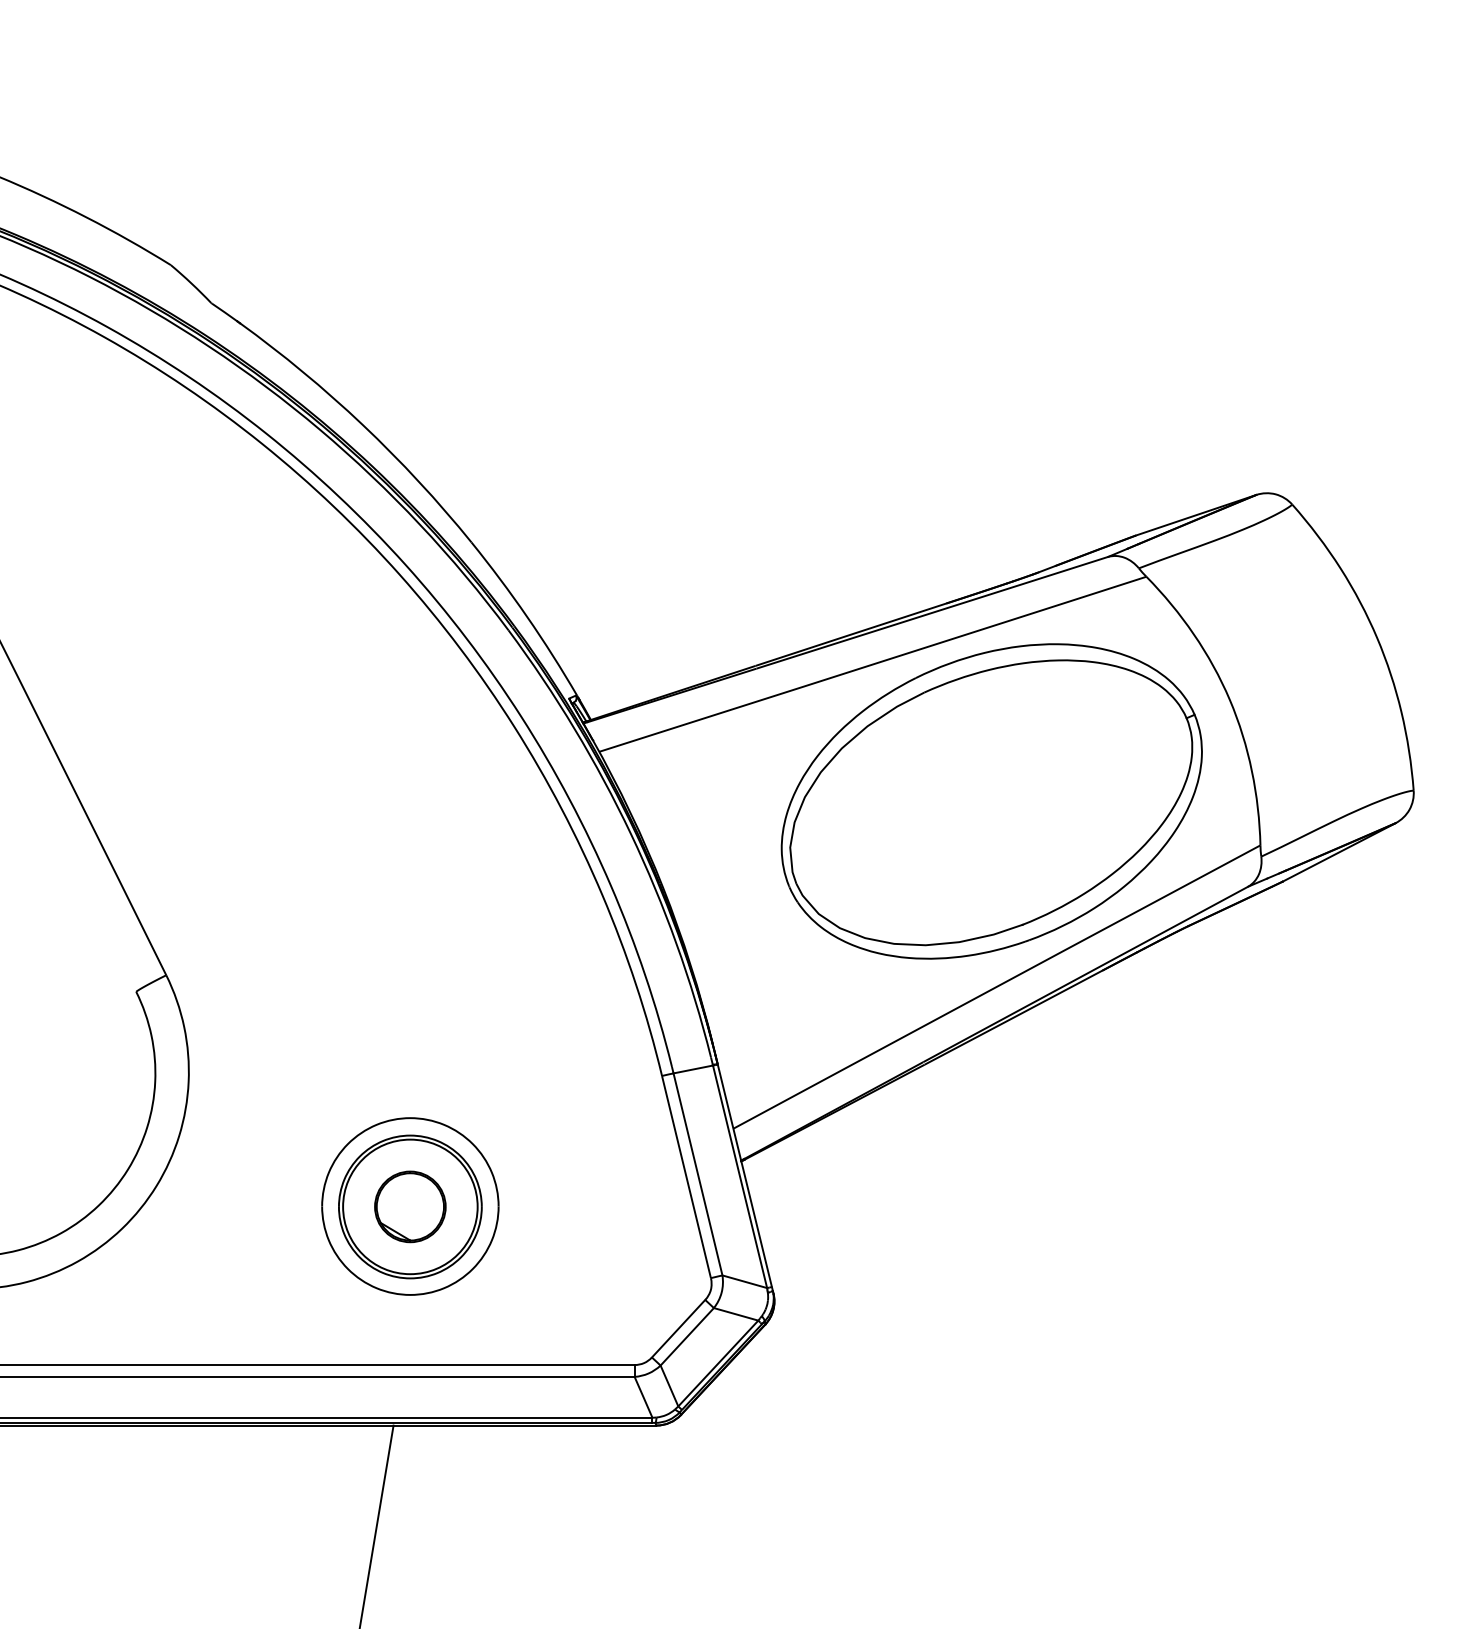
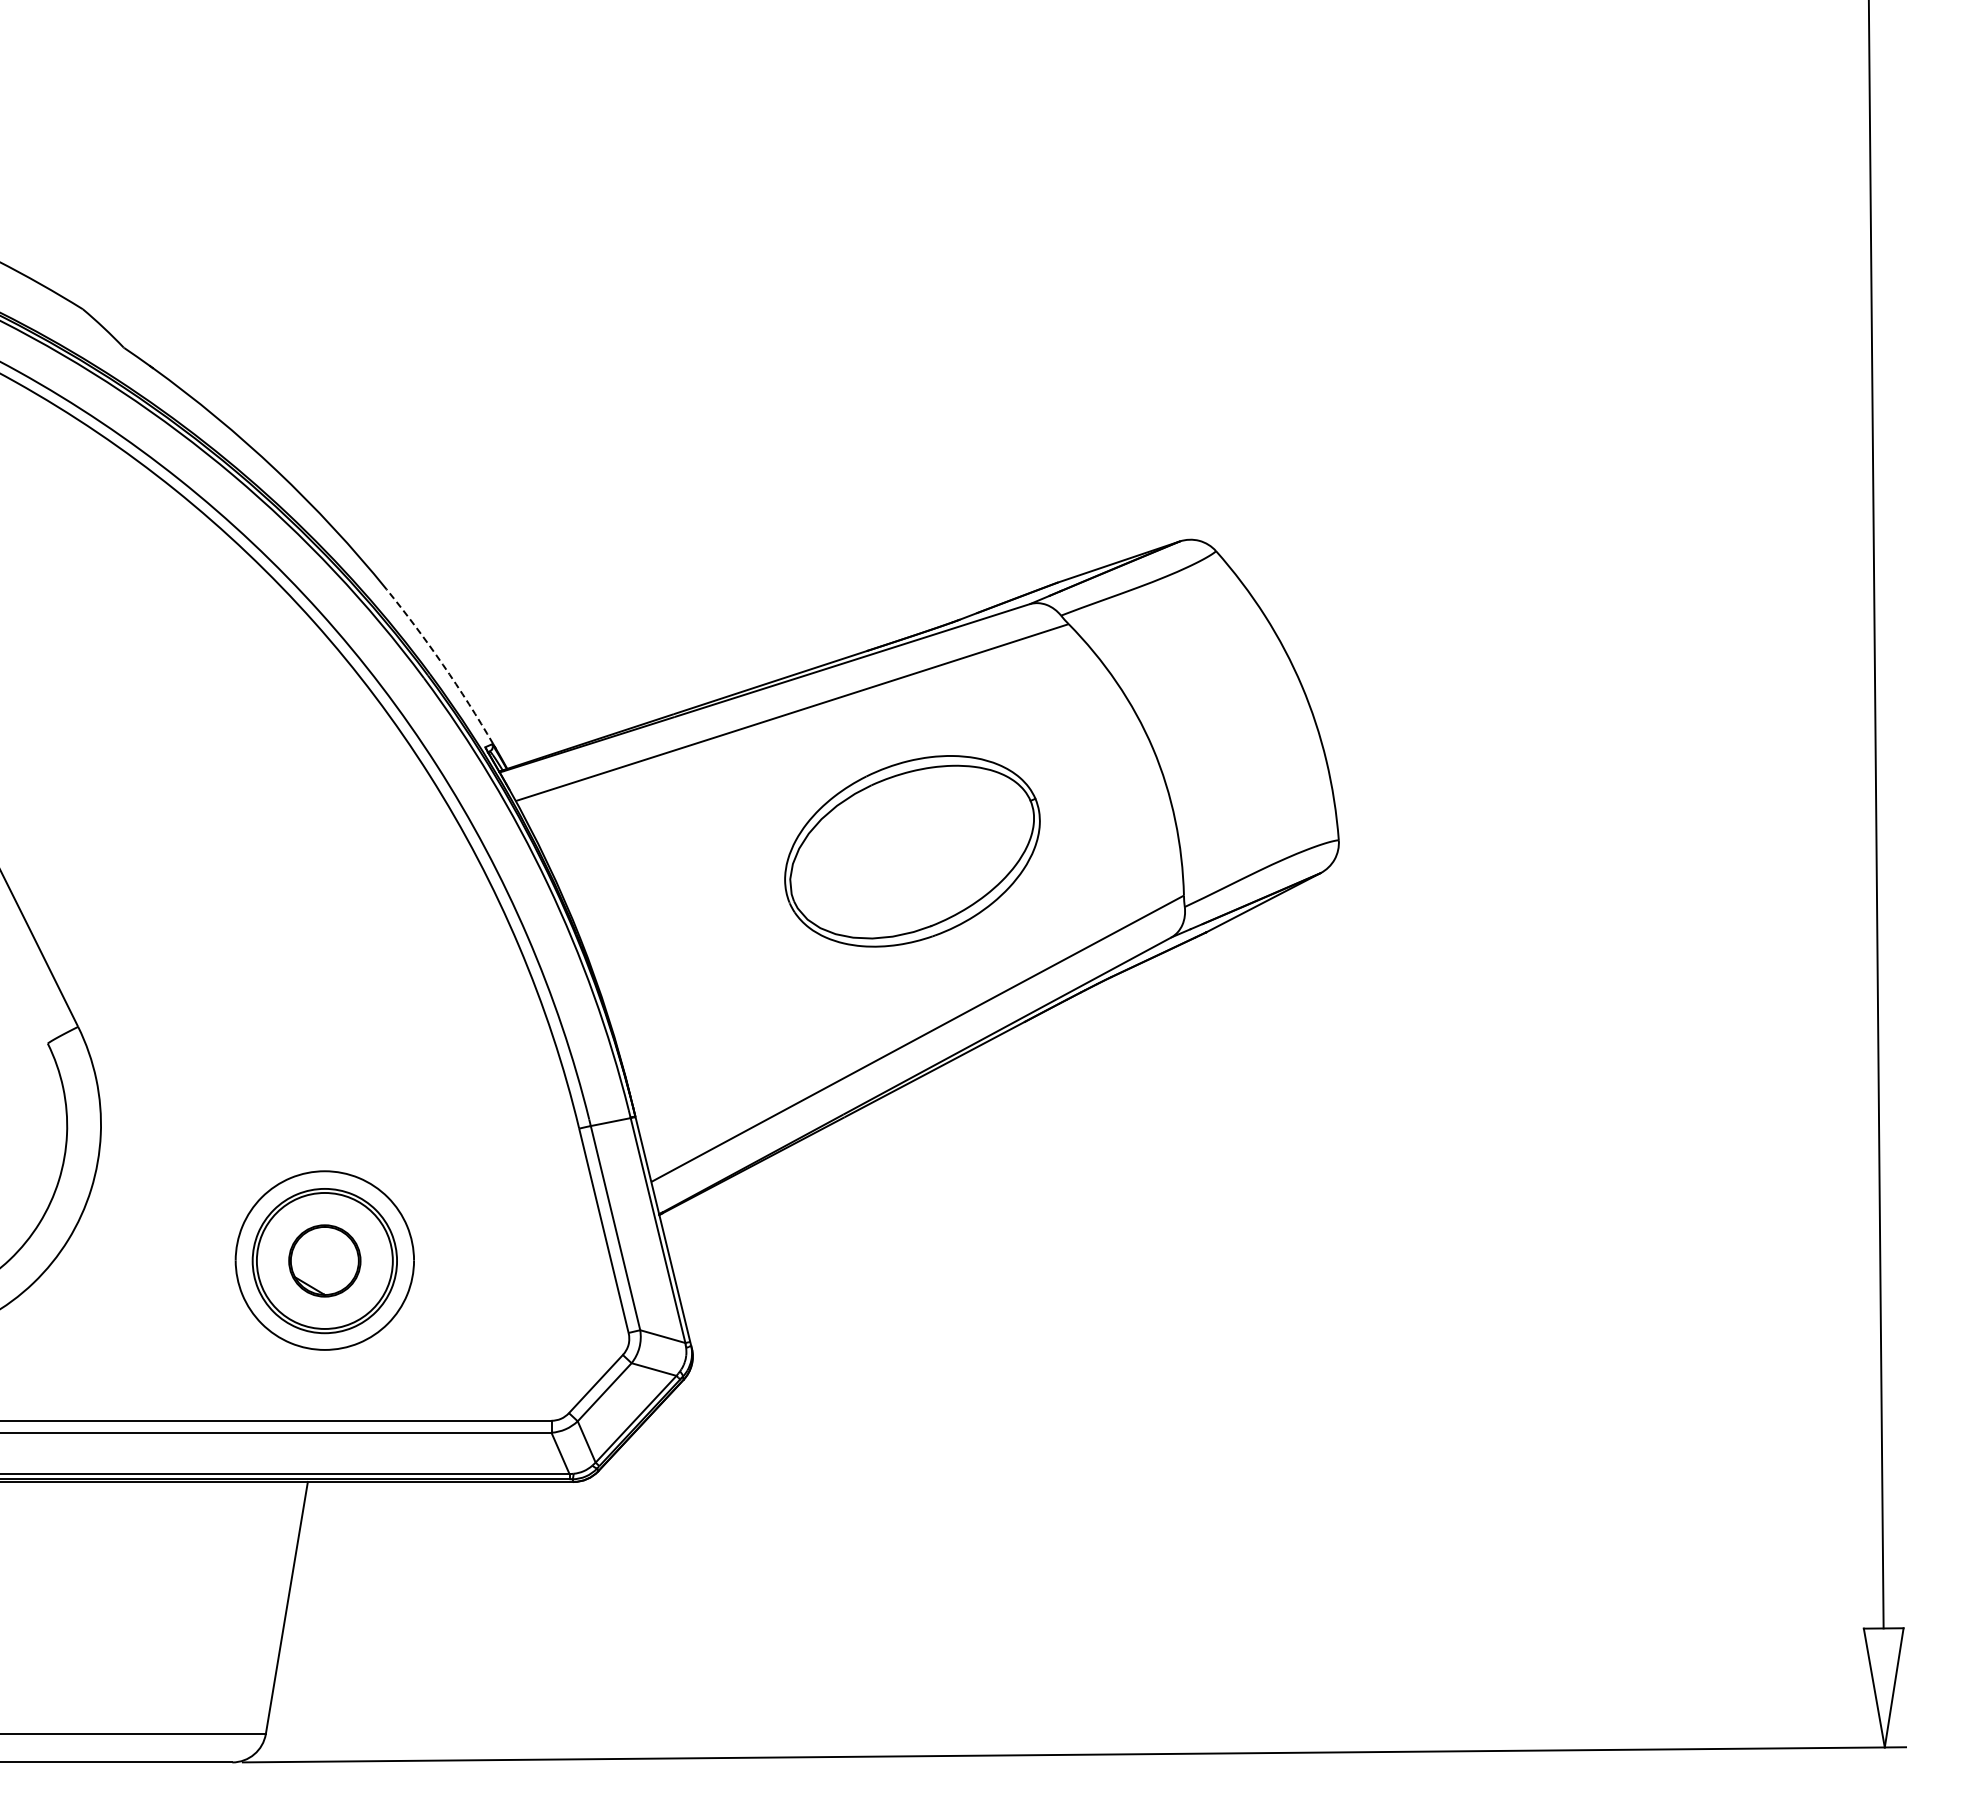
arc: (526, 616) -> (442, 664), solid -> dashed
part: (991, 801) -> (912, 851), size x0.6

